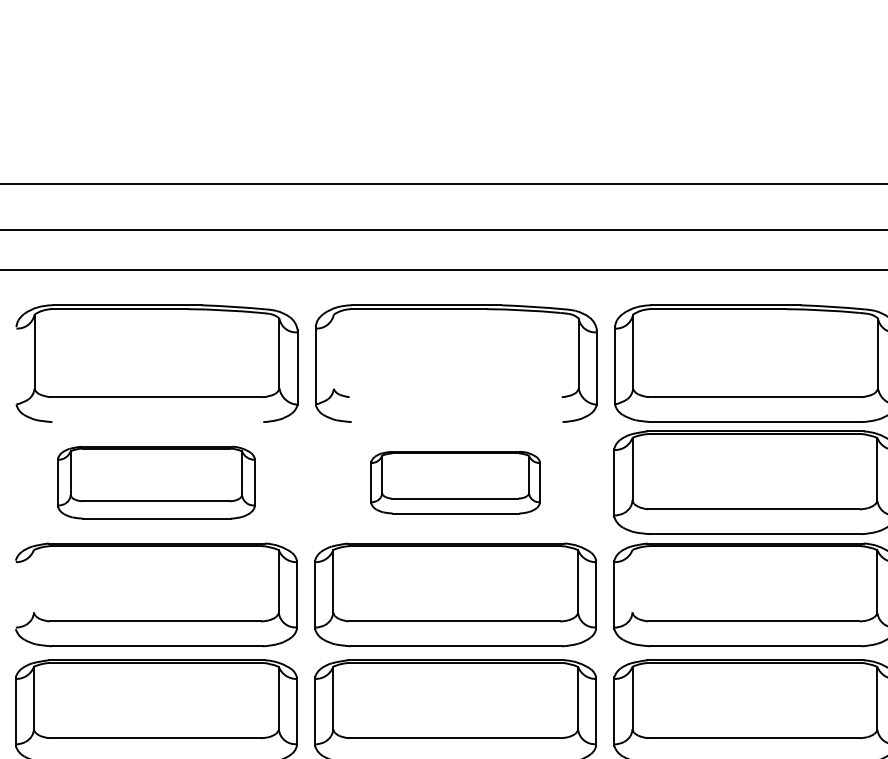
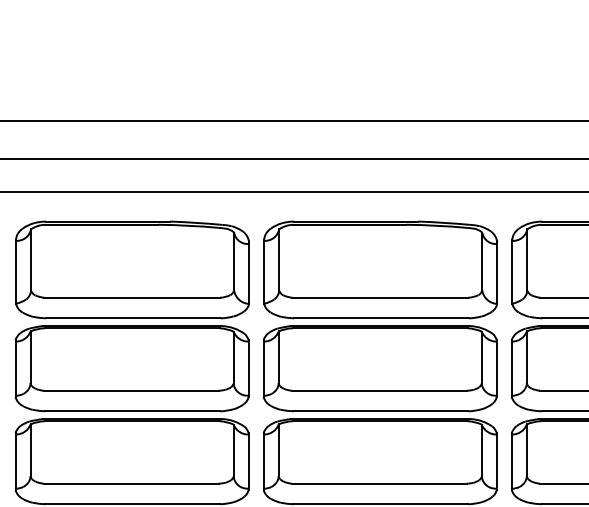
line: (333, 351) -> (278, 259), added
line: (16, 365) -> (16, 271), added
line: (455, 397) -> (380, 298), added
line: (157, 422) -> (132, 318), added
line: (456, 422) -> (380, 318), added
part: (156, 482) -> (132, 368), size x1.43
part: (455, 482) -> (380, 368), size x1.67
line: (33, 580) -> (30, 449), added
line: (632, 580) -> (526, 449), added
line: (15, 594) -> (15, 461), added

